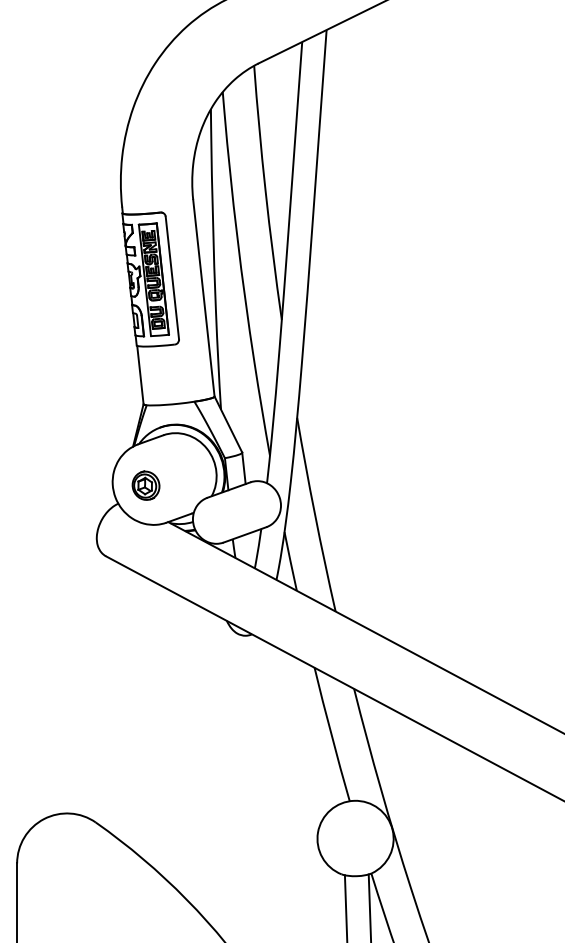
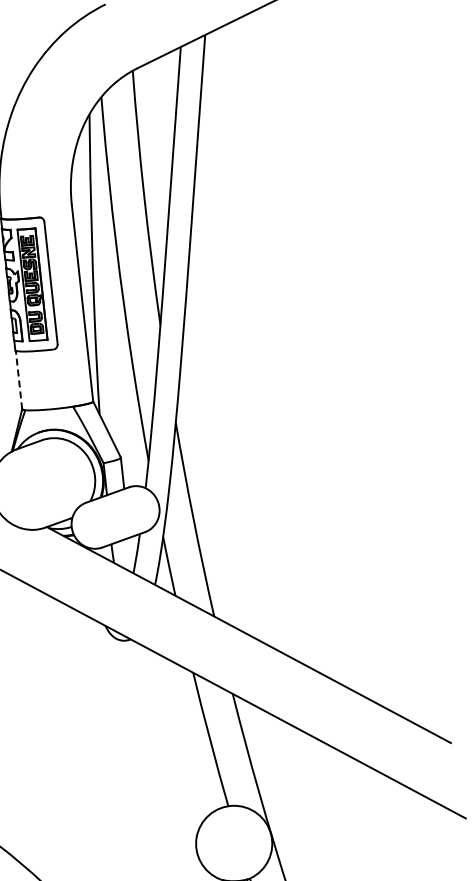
line: (140, 374) -> (19, 379), solid -> dashed
part: (145, 485) -> (24, 490), removed

